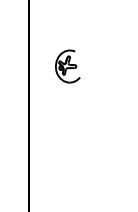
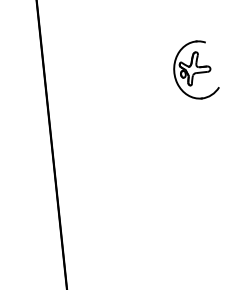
part: (67, 66) -> (194, 70), moved

